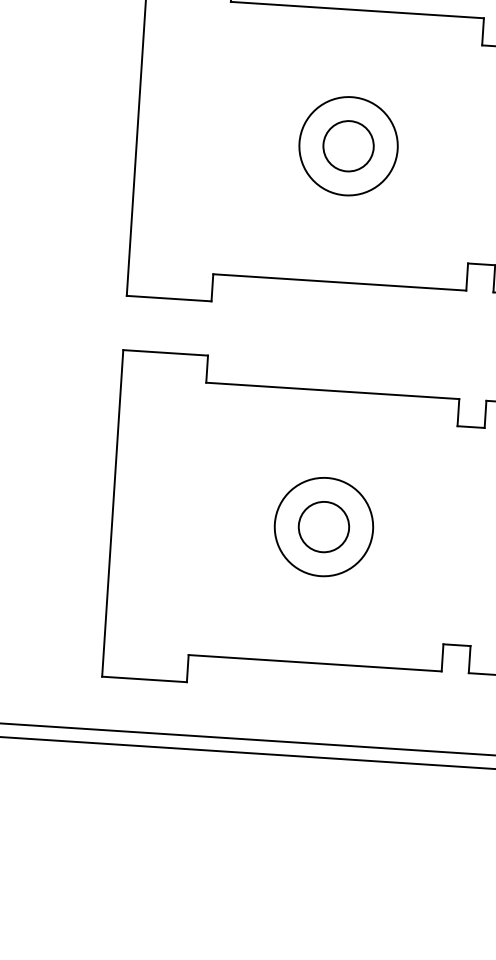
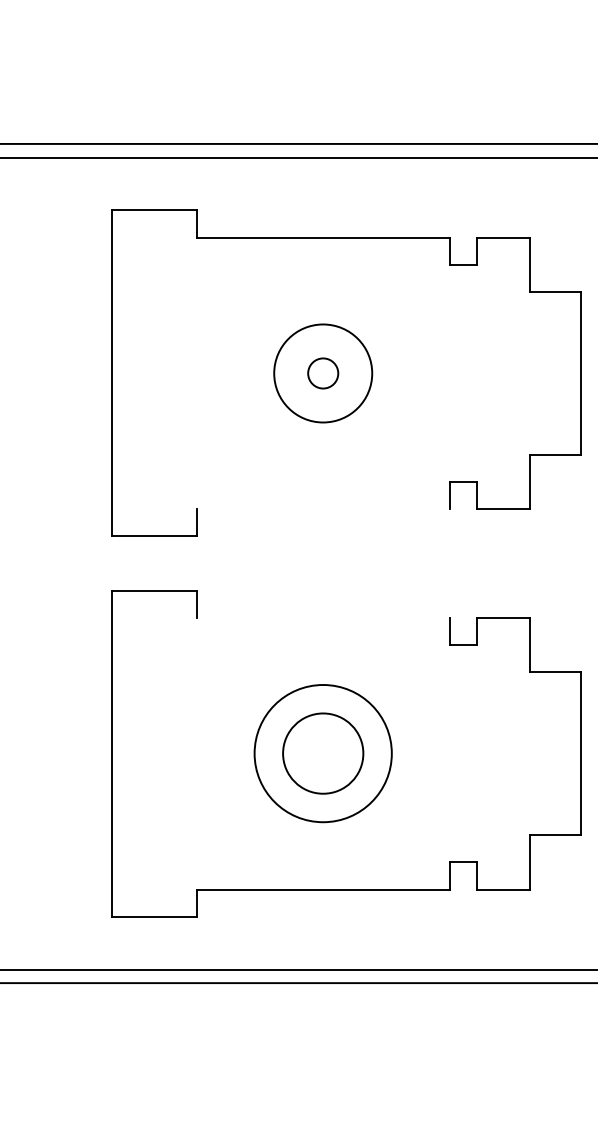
circle: (348, 146) -> (323, 373), size x0.6
line: (339, 282) -> (322, 509), removed
line: (332, 390) -> (322, 617), removed
circle: (324, 526) -> (323, 753), size x1.4
circle: (324, 526) -> (323, 753), size x1.6

